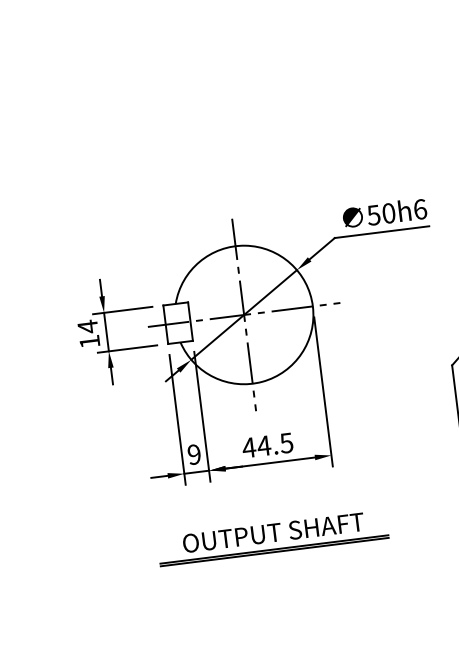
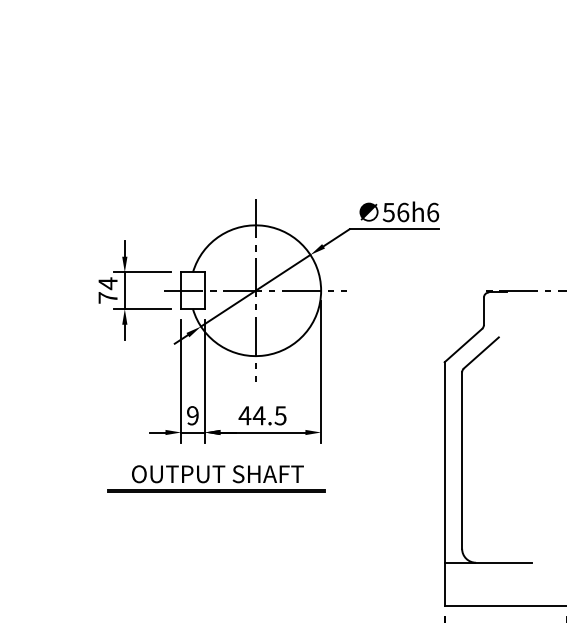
text: (389, 213) -> (403, 212), 50h6 -> 56h6
text: (89, 341) -> (107, 297), 14 -> 74
part: (272, 537) -> (216, 478), moved

